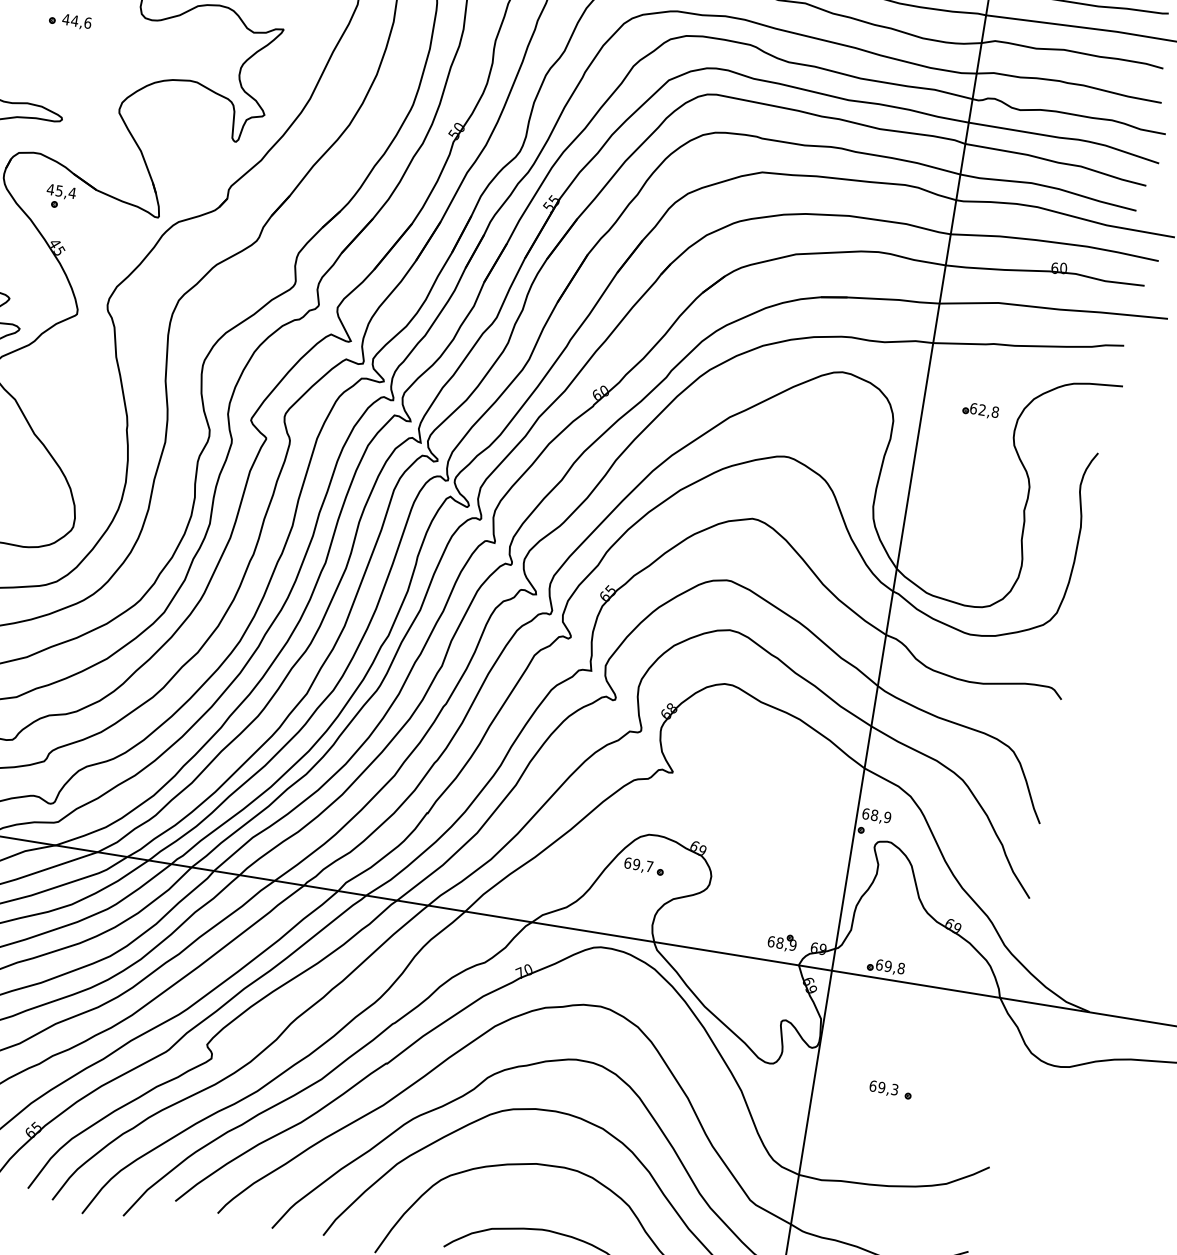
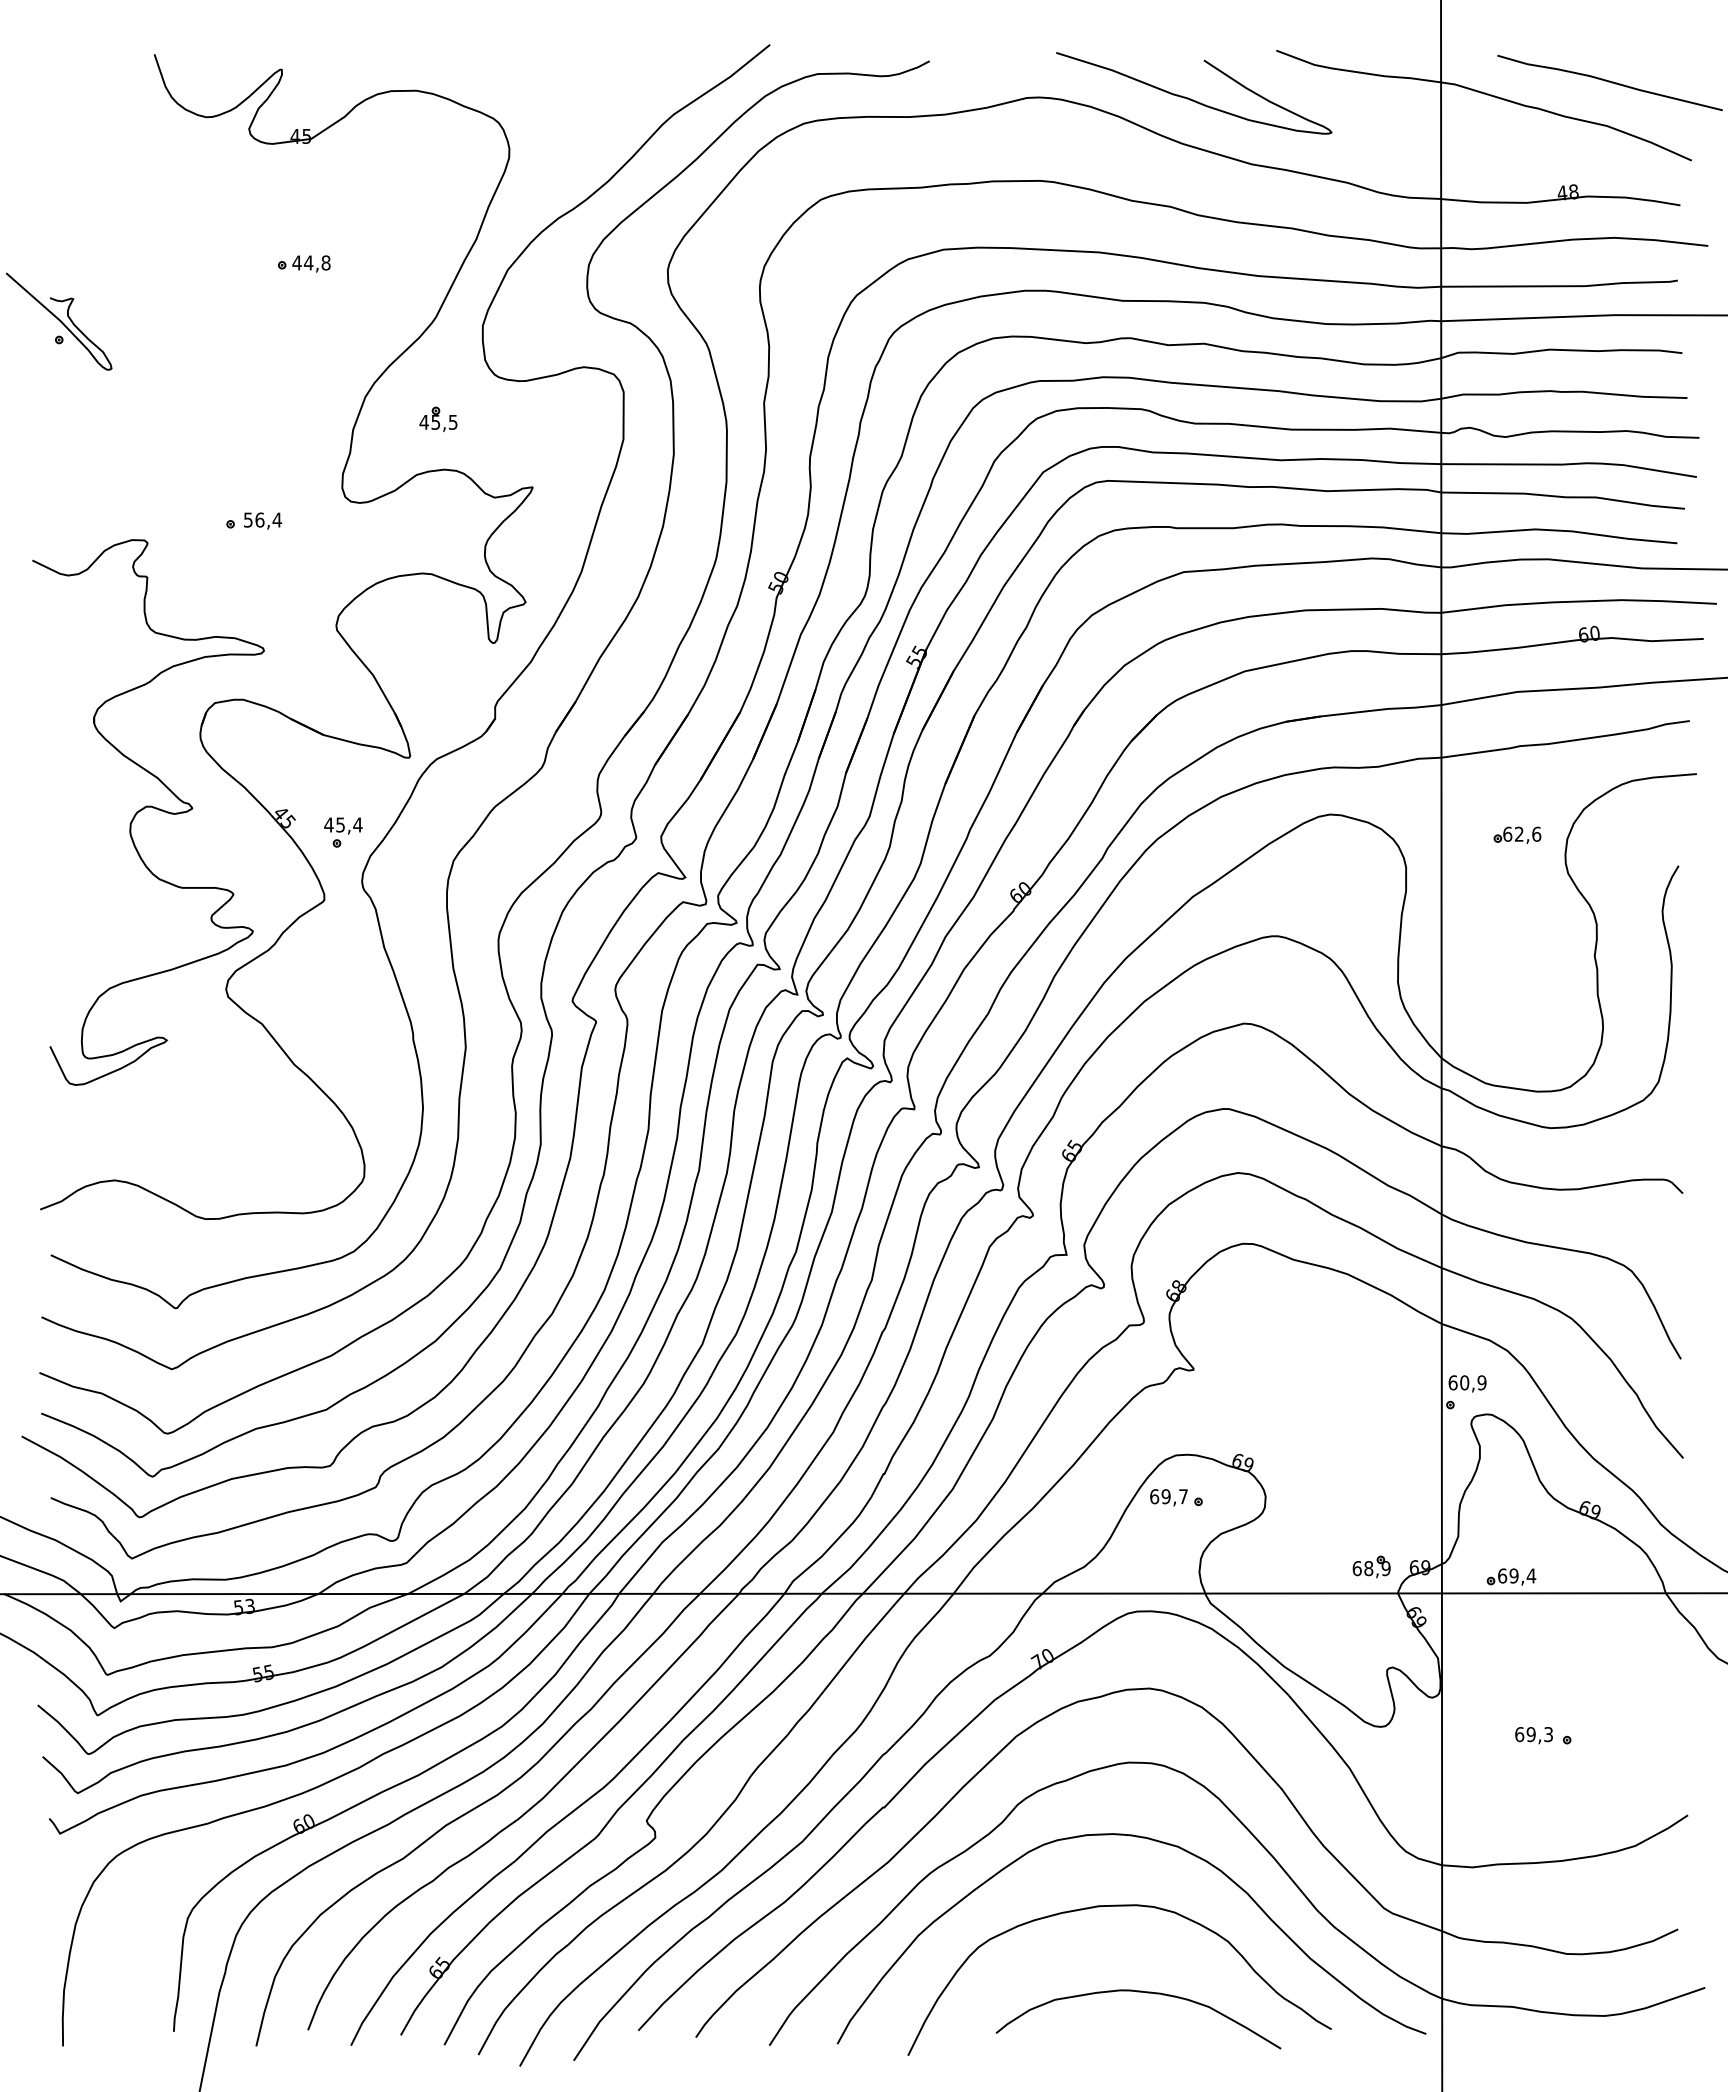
text: (76, 20) -> (262, 519), 44,6 -> 56,4
part: (60, 197) -> (343, 832), moved
text: (995, 411) -> (1536, 833), 62,8 -> 62,6
text: (874, 815) -> (1464, 1382), 68,9 -> 60,9
text: (901, 968) -> (1531, 1575), 69,8 -> 69,4

